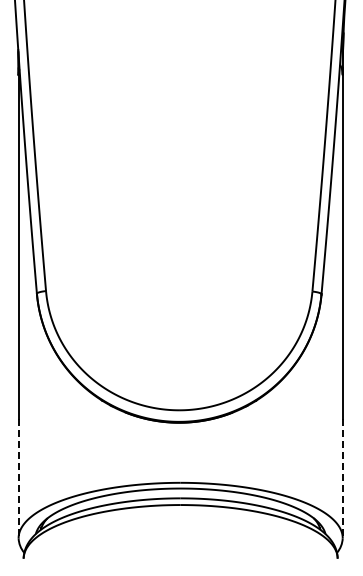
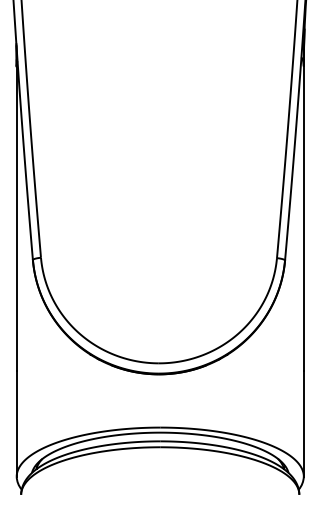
line: (18, 479) -> (16, 424), dashed -> solid
line: (342, 479) -> (303, 424), dashed -> solid

